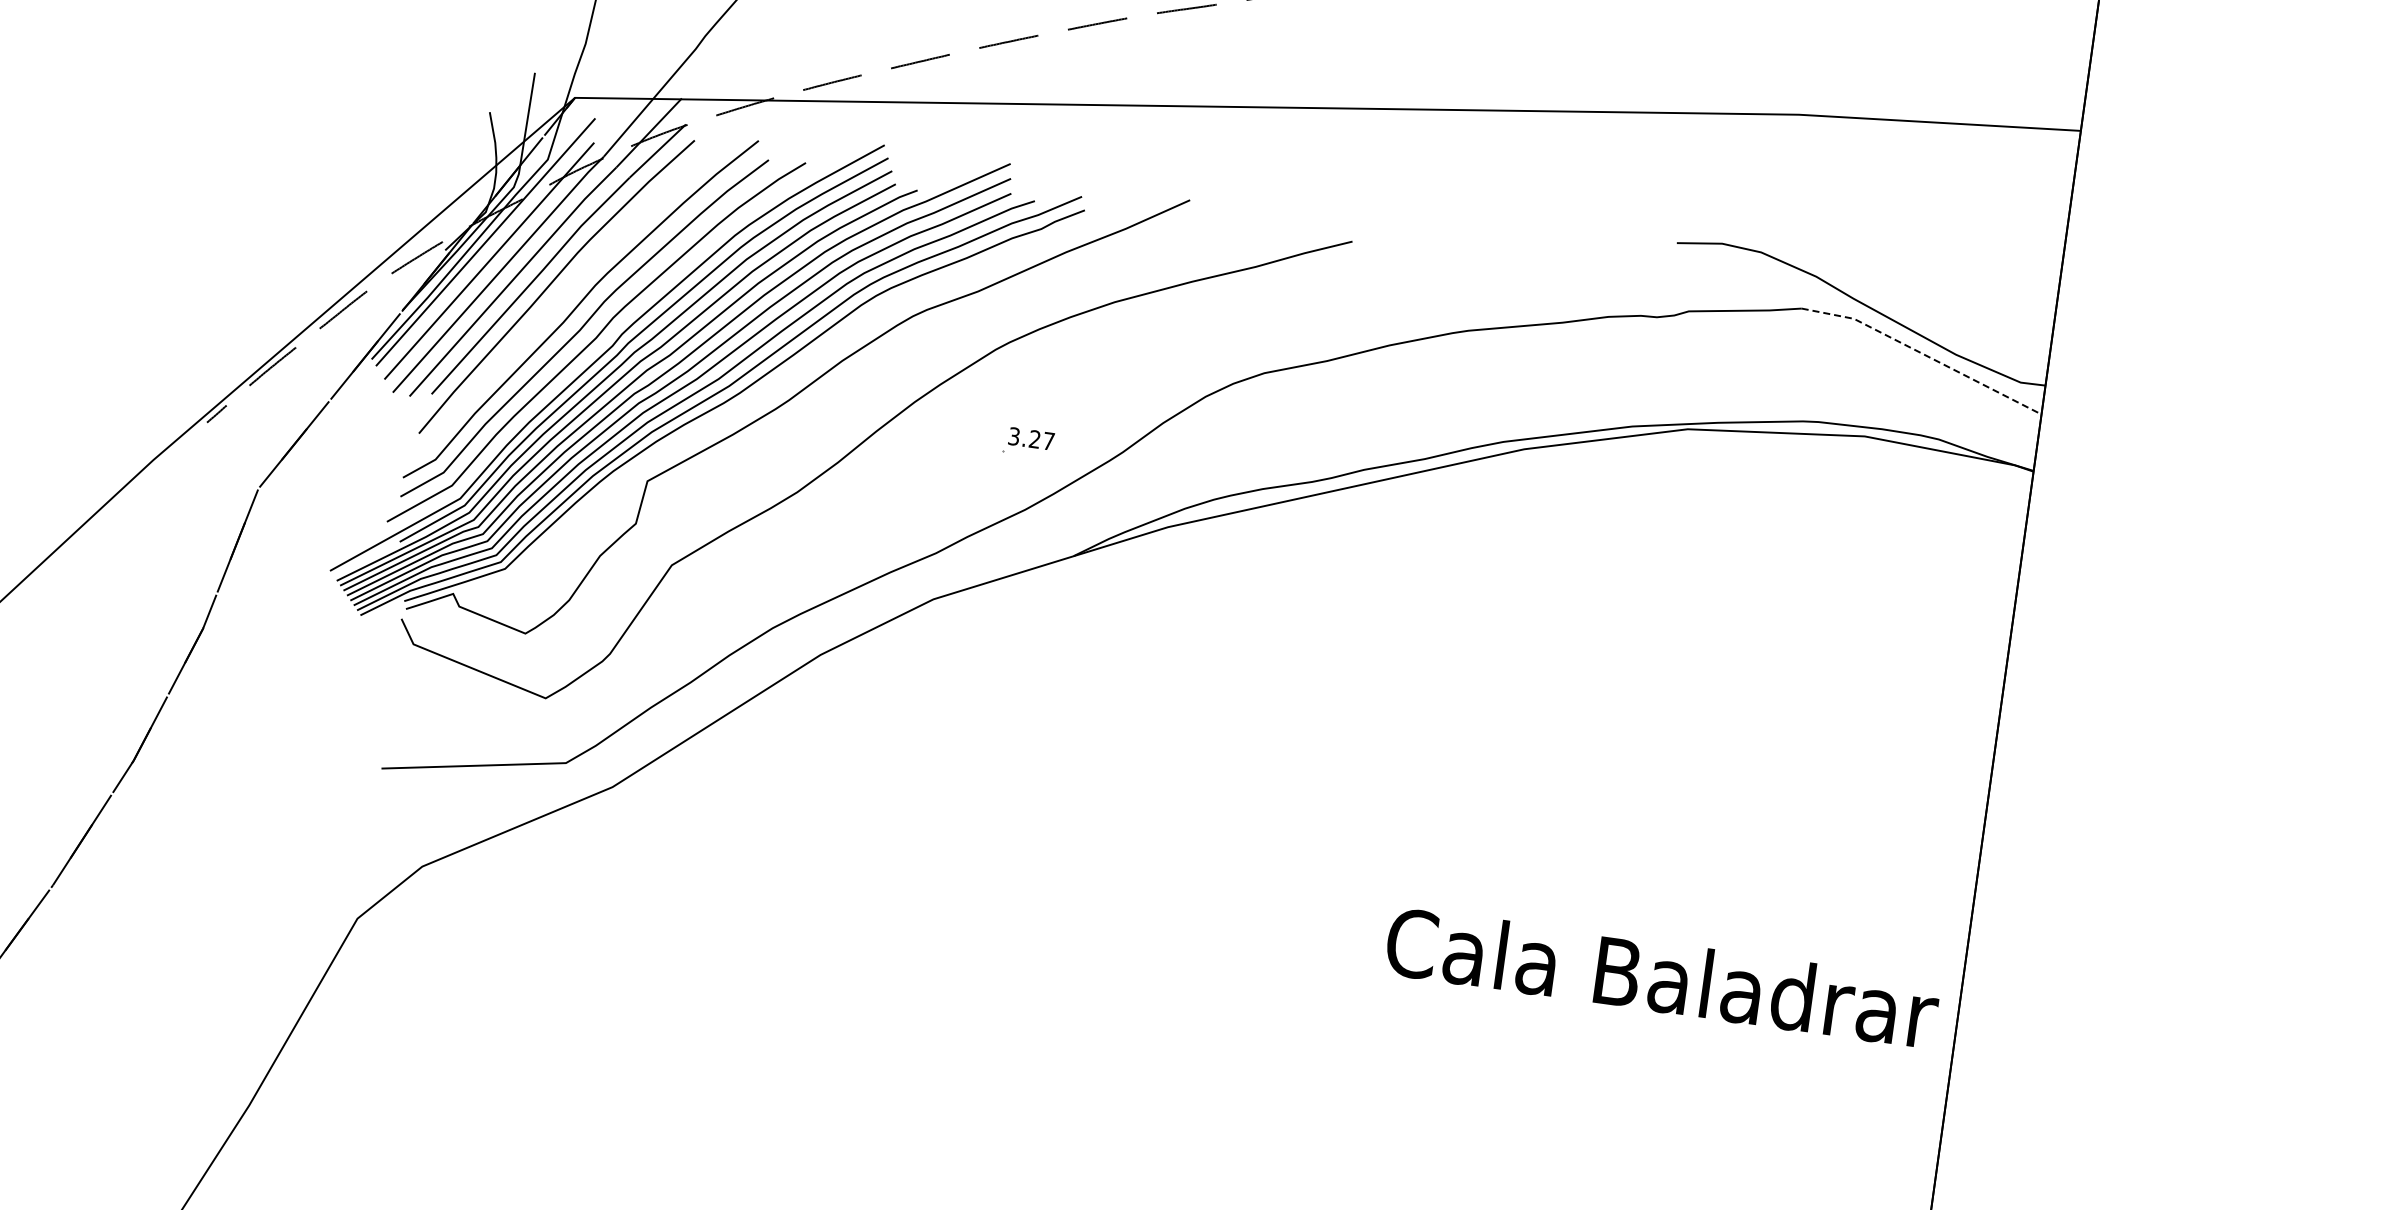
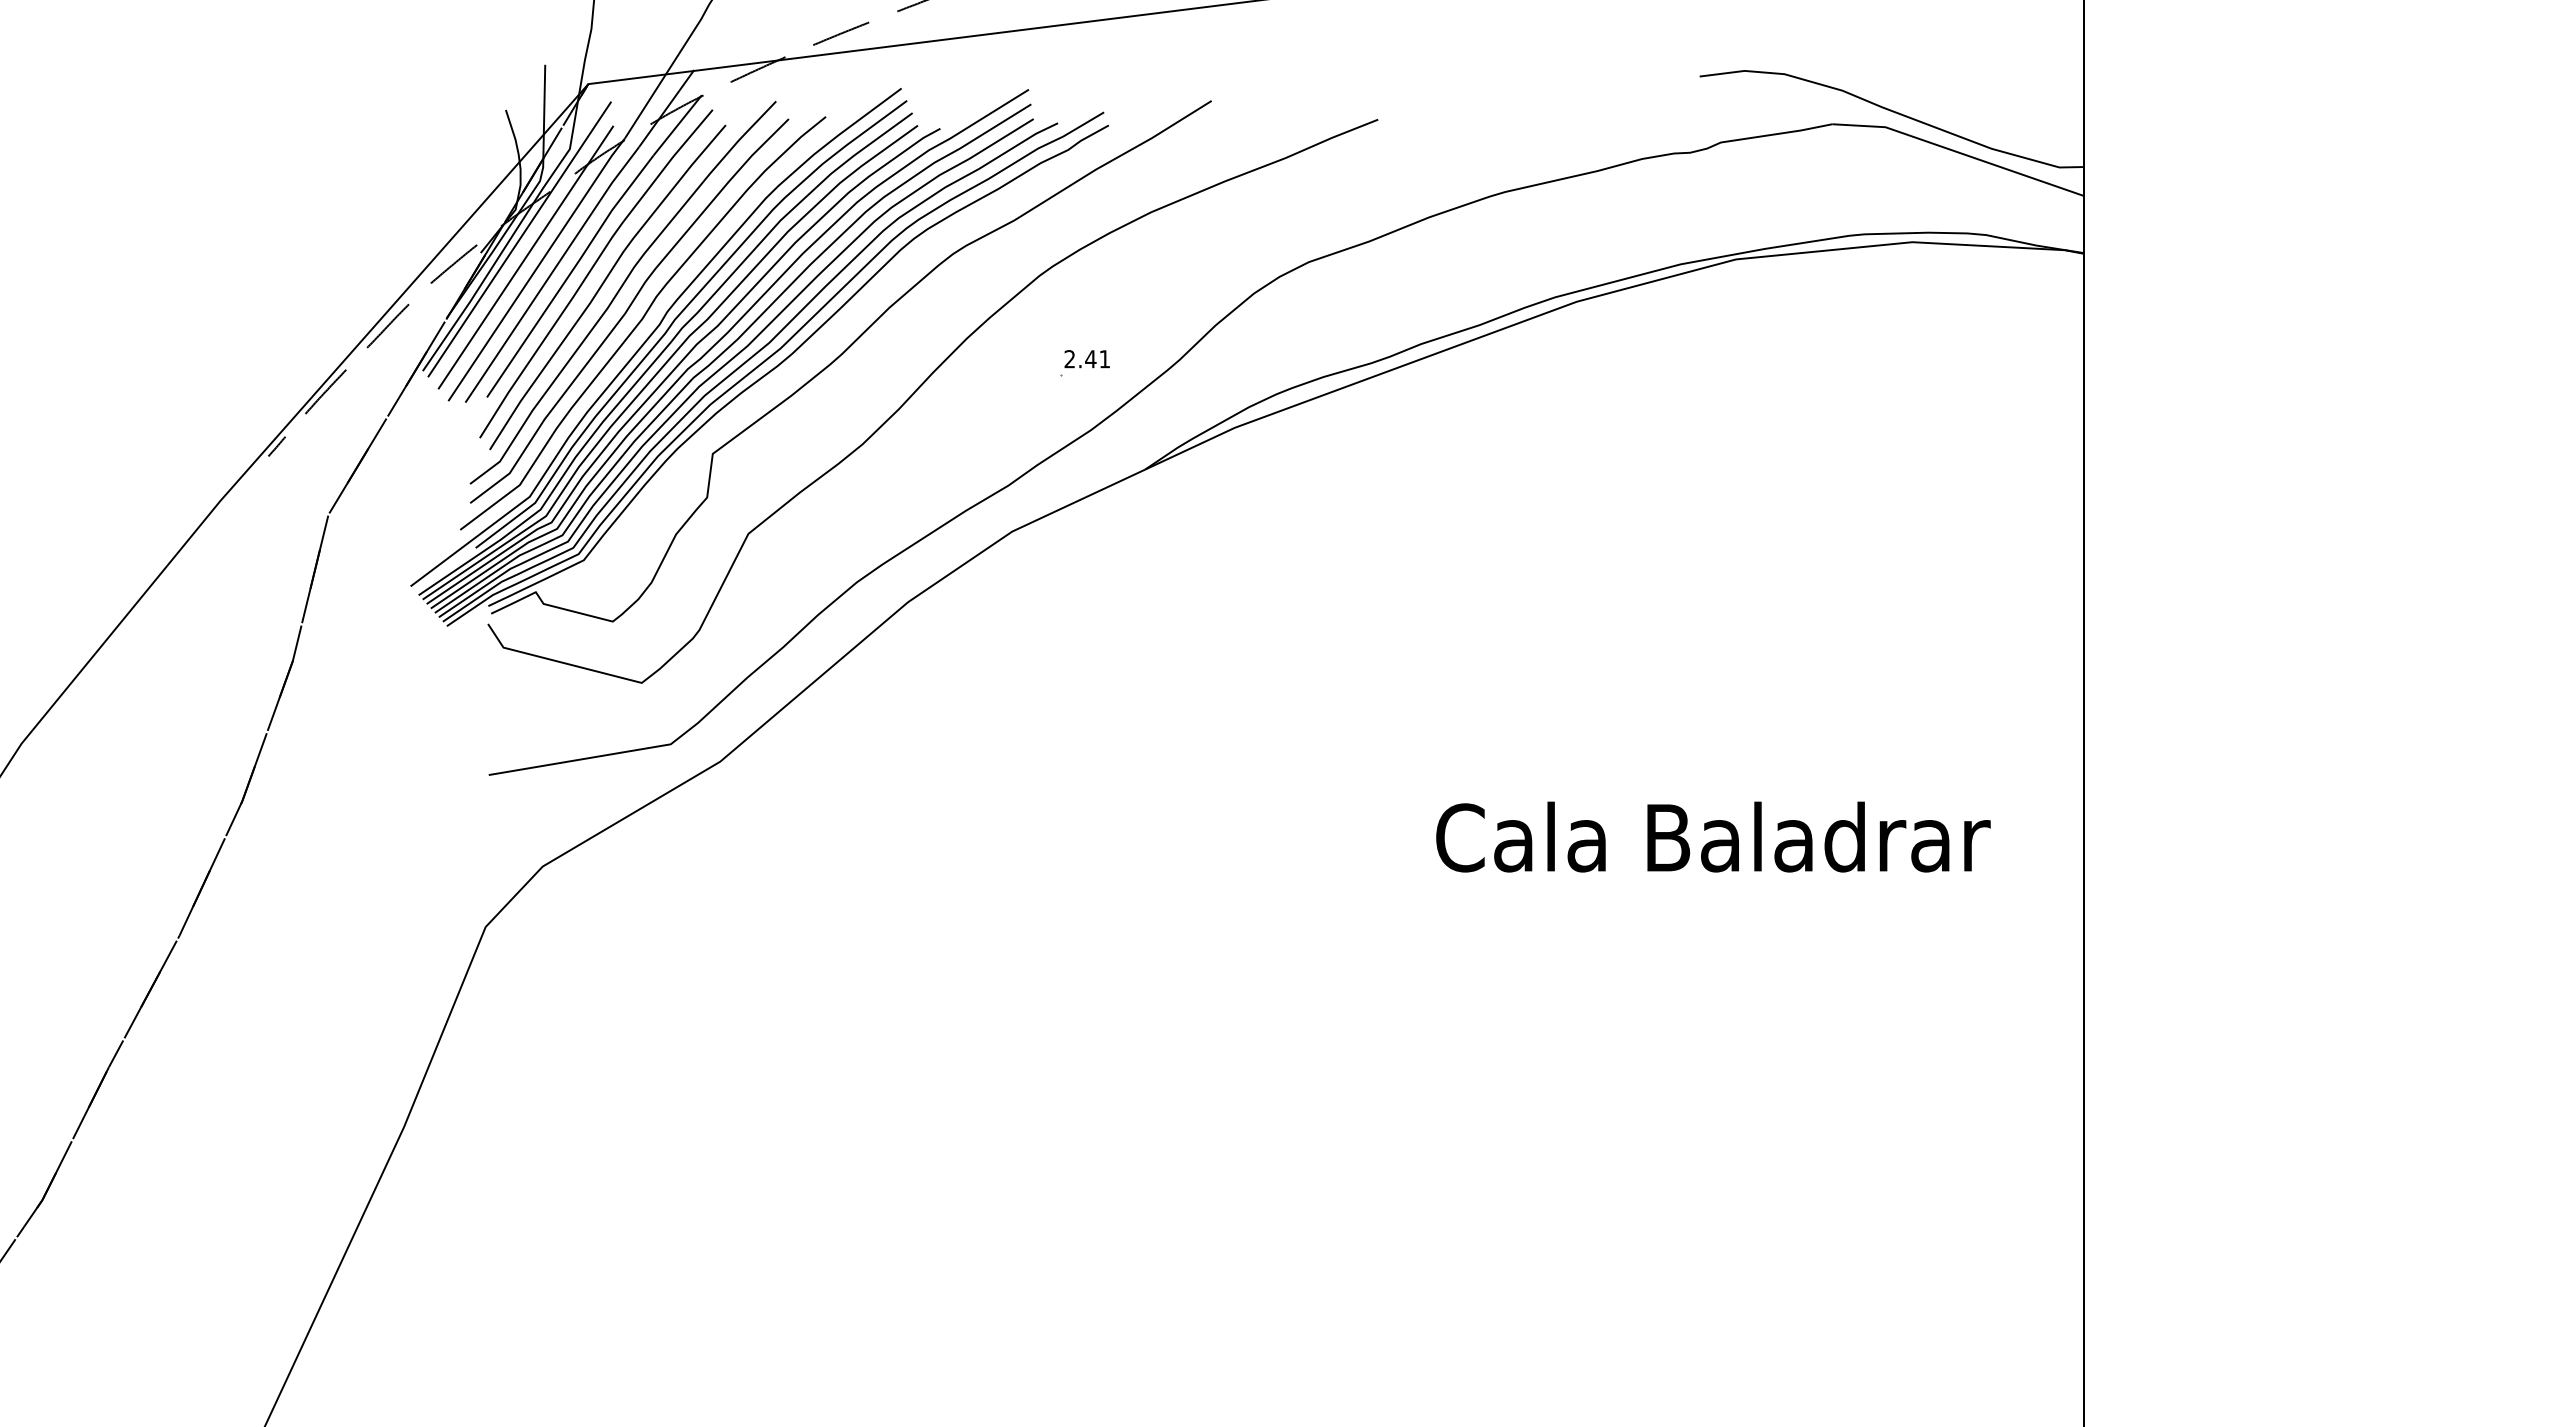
curve: (563, 297) -> (604, 283), added
line: (1923, 354) -> (1959, 152), dashed -> solid
text: (1030, 439) -> (1086, 359), 3.27 -> 2.41
text: (1662, 977) -> (1713, 836), moved

